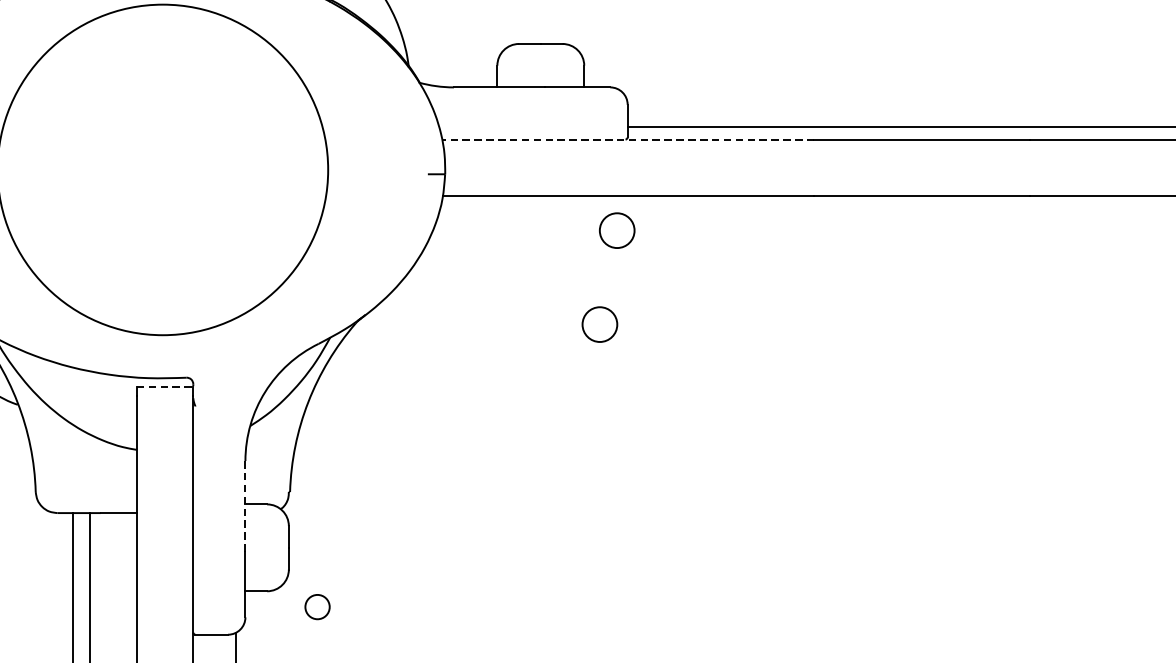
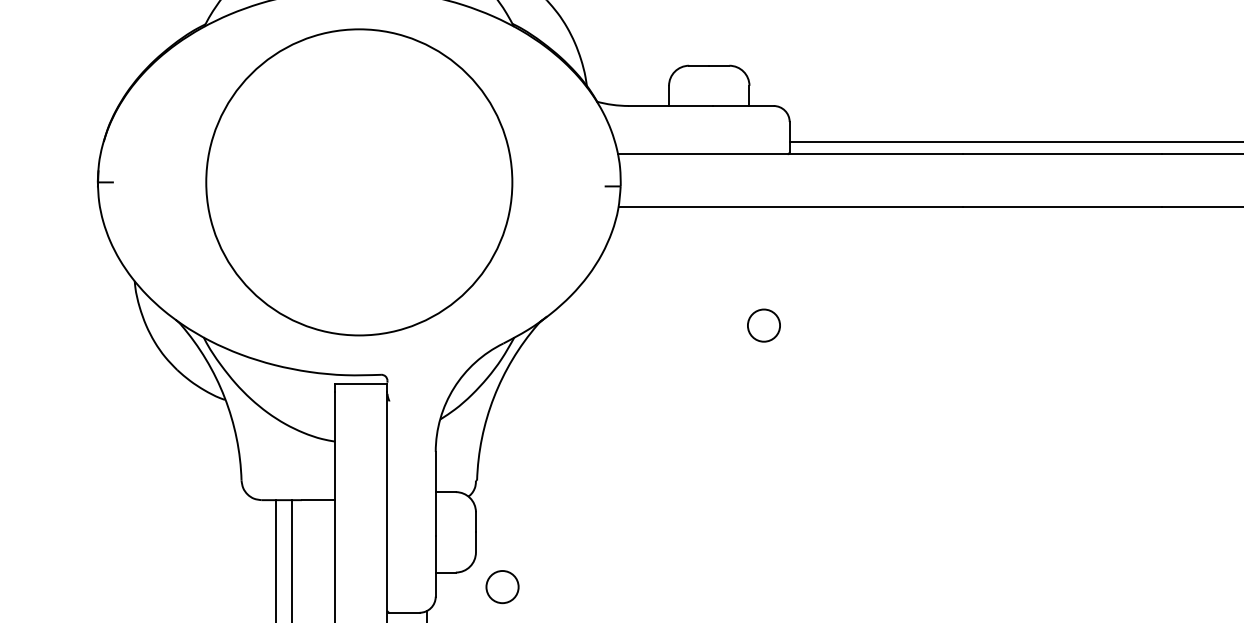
line: (627, 139) -> (789, 154), dashed -> solid
circle: (616, 230) -> (779, 238), removed
line: (165, 387) -> (361, 383), dashed -> solid
line: (245, 506) -> (435, 494), dashed -> solid
circle: (317, 607) -> (502, 587), size x1.43

